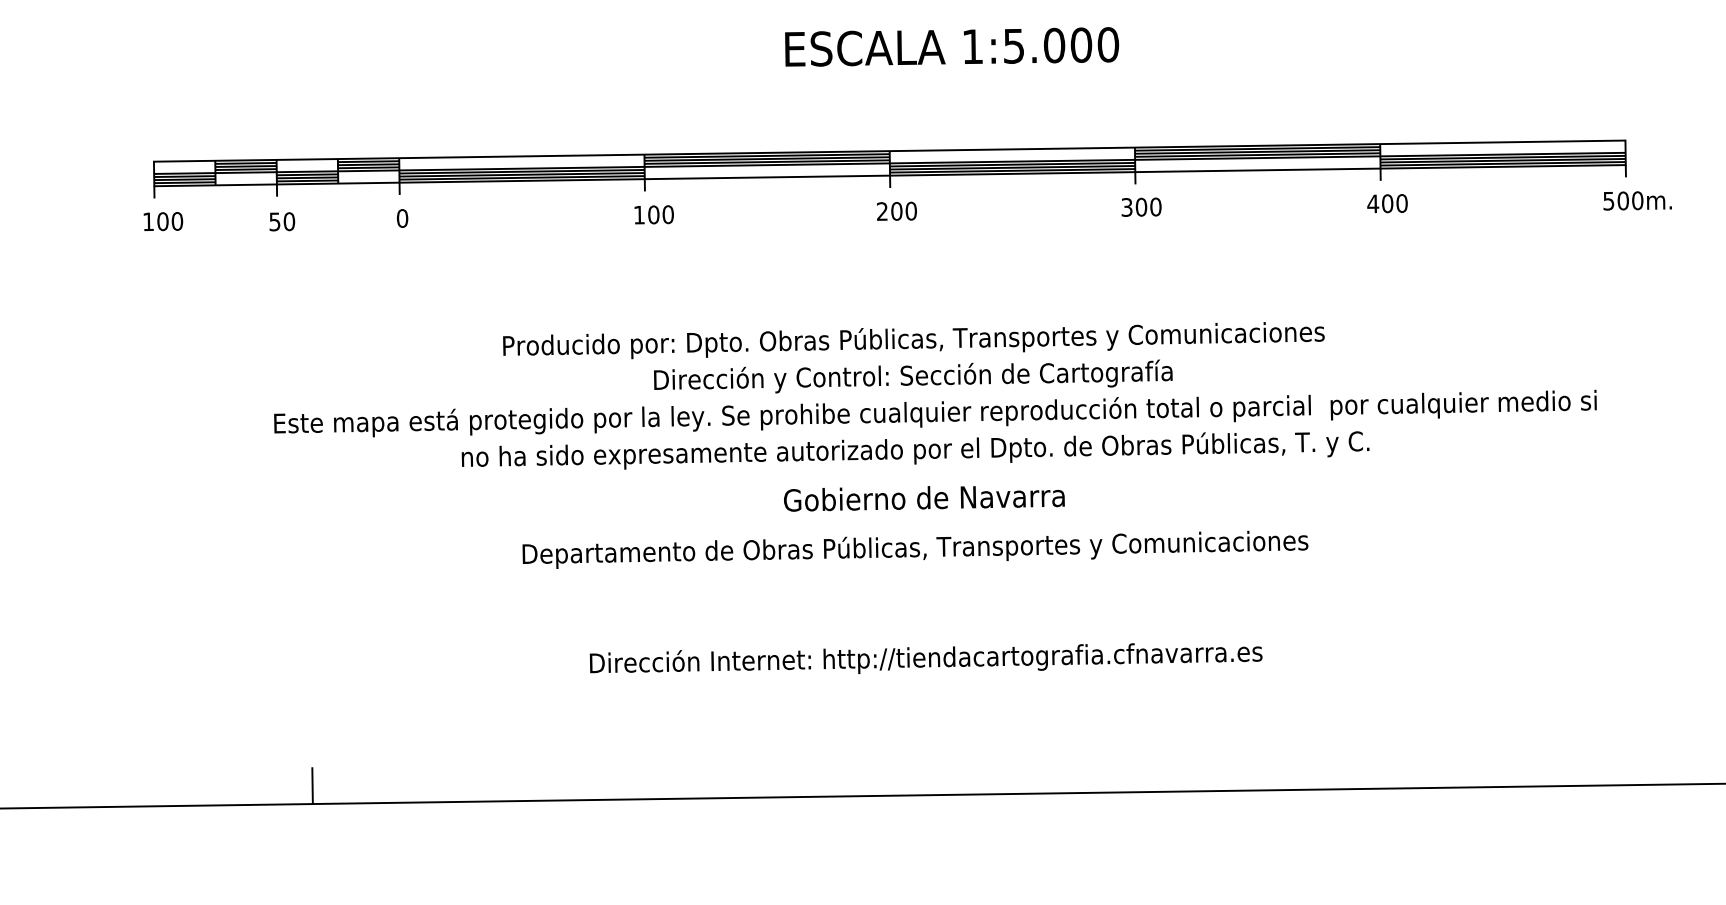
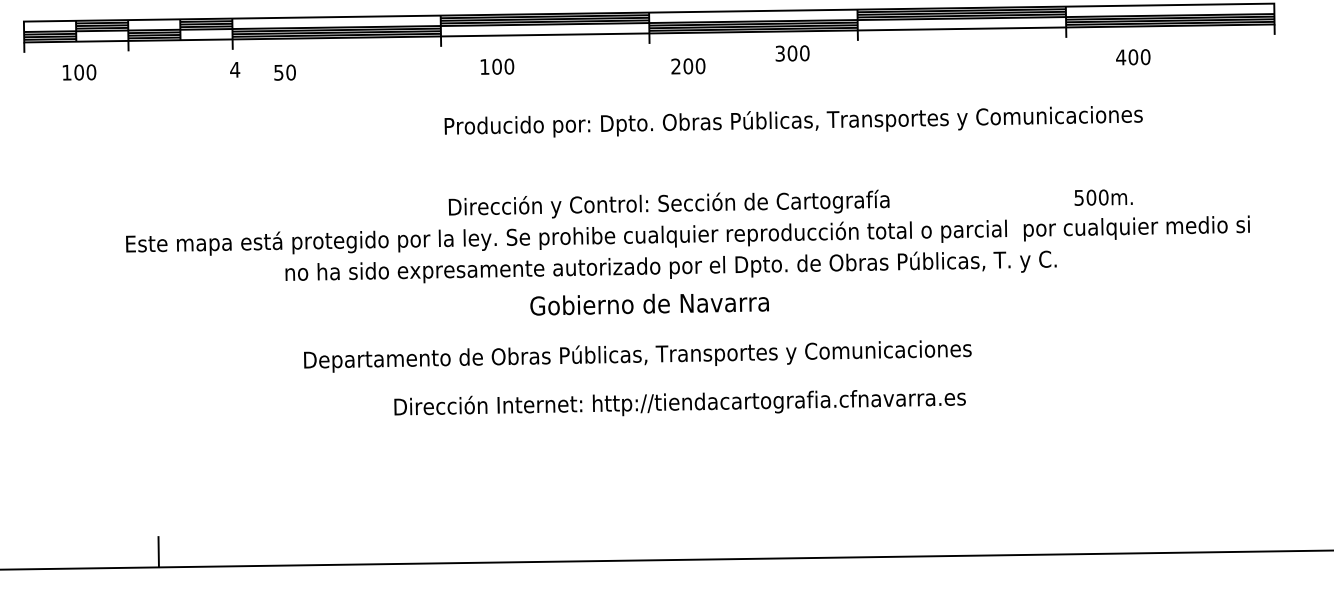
text: (1637, 200) -> (1103, 197), moved
text: (1387, 203) -> (1133, 57), moved
text: (1141, 206) -> (792, 52), moved
text: (896, 210) -> (688, 65), moved
text: (653, 214) -> (496, 66), moved
text: (402, 218) -> (235, 69), 0 -> 4
text: (163, 221) -> (79, 72), moved
text: (282, 221) -> (285, 72), moved
text: (913, 340) -> (793, 121), moved
text: (924, 498) -> (649, 304), moved
text: (915, 549) -> (637, 356), moved
text: (925, 658) -> (679, 402), moved

